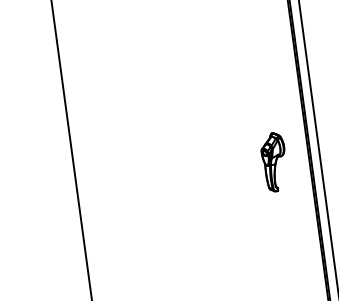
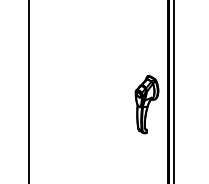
part: (273, 161) -> (146, 104), size x1.67

